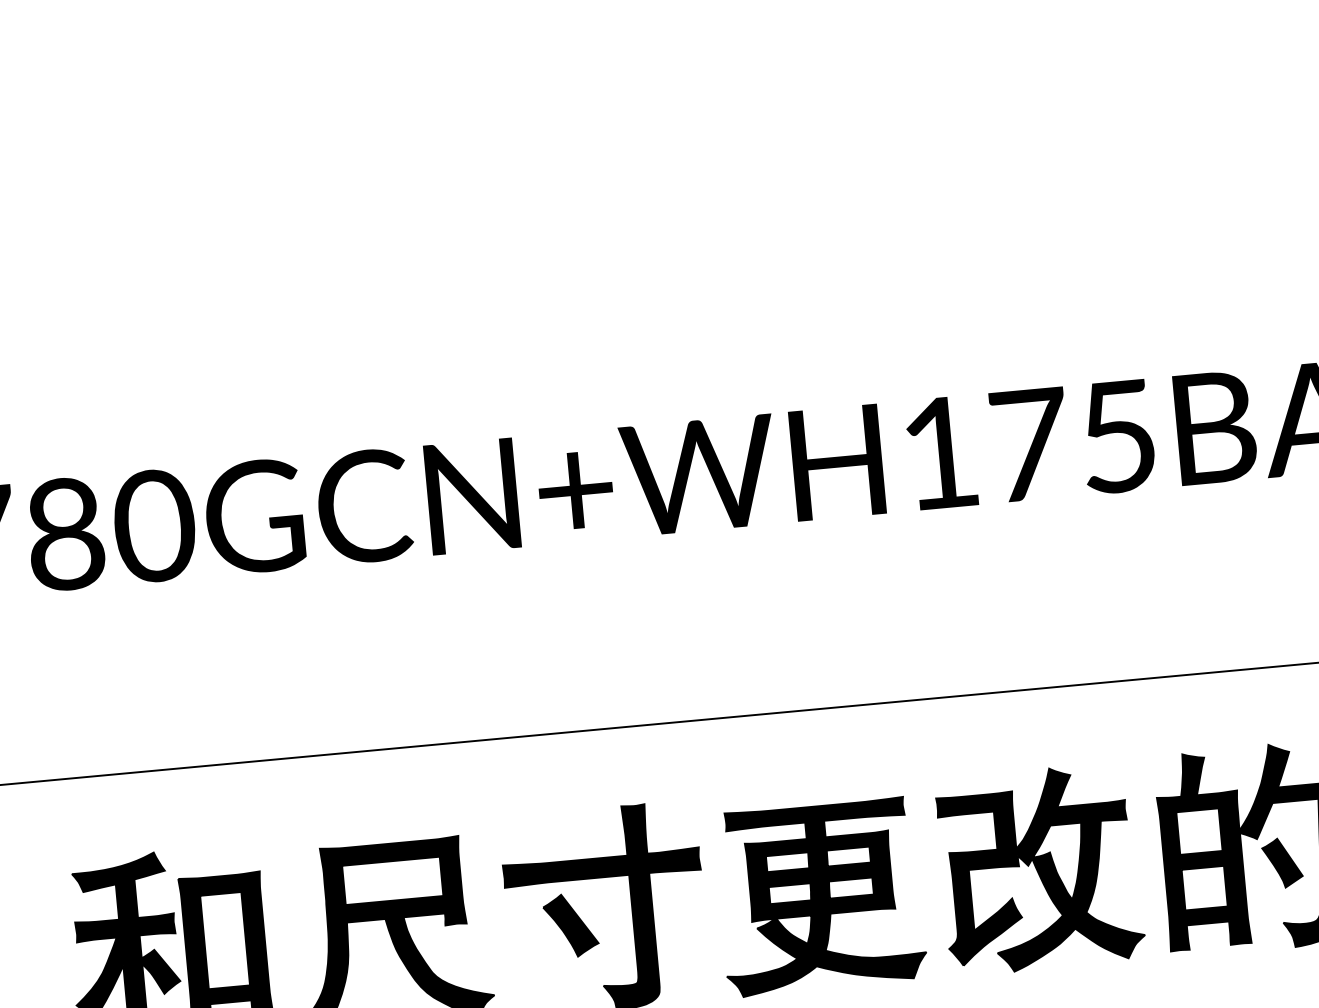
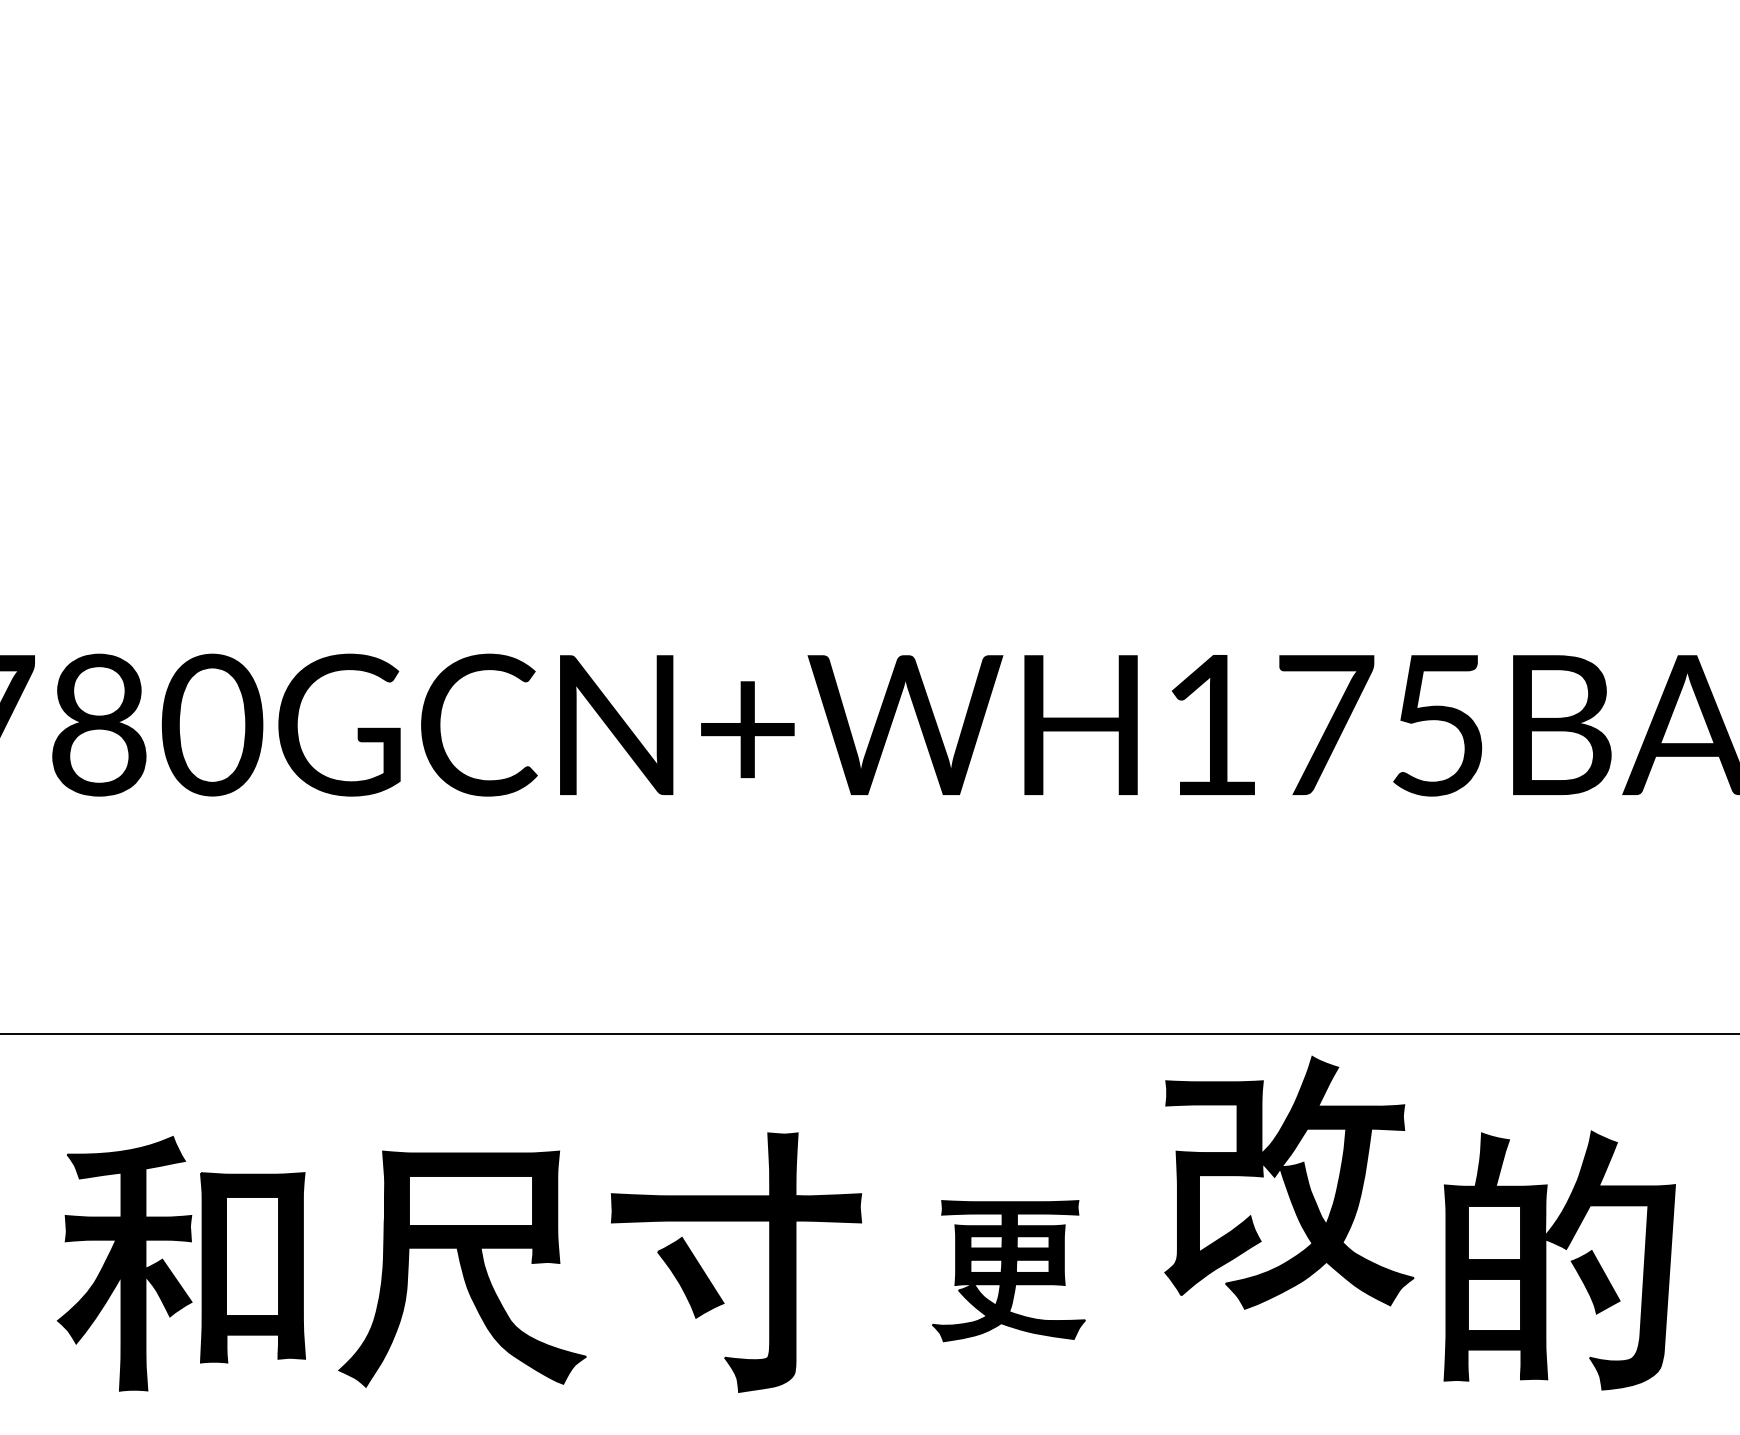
part: (1040, 869) -> (1289, 1182), moved
part: (820, 896) -> (1008, 1270), size x0.6

